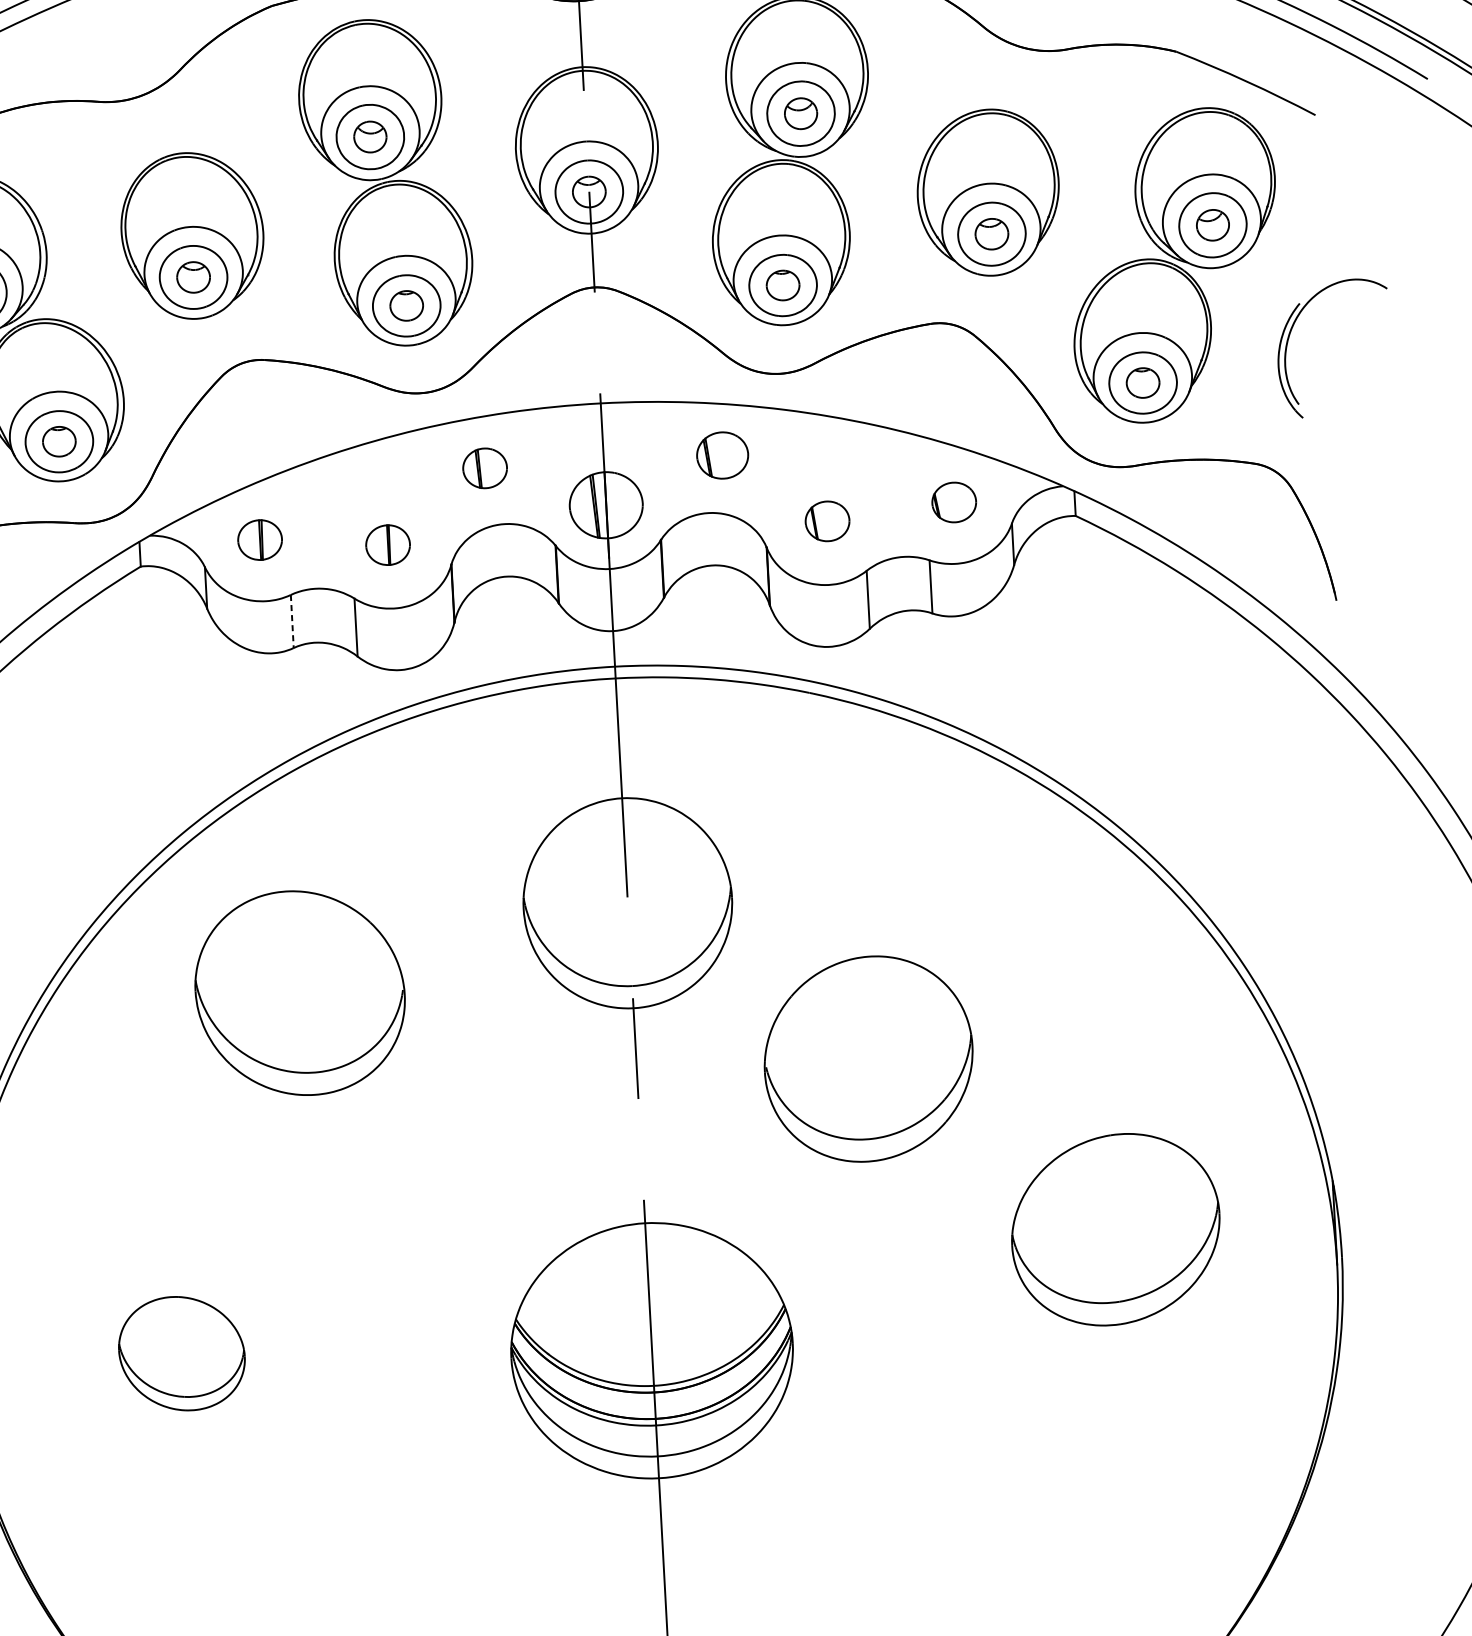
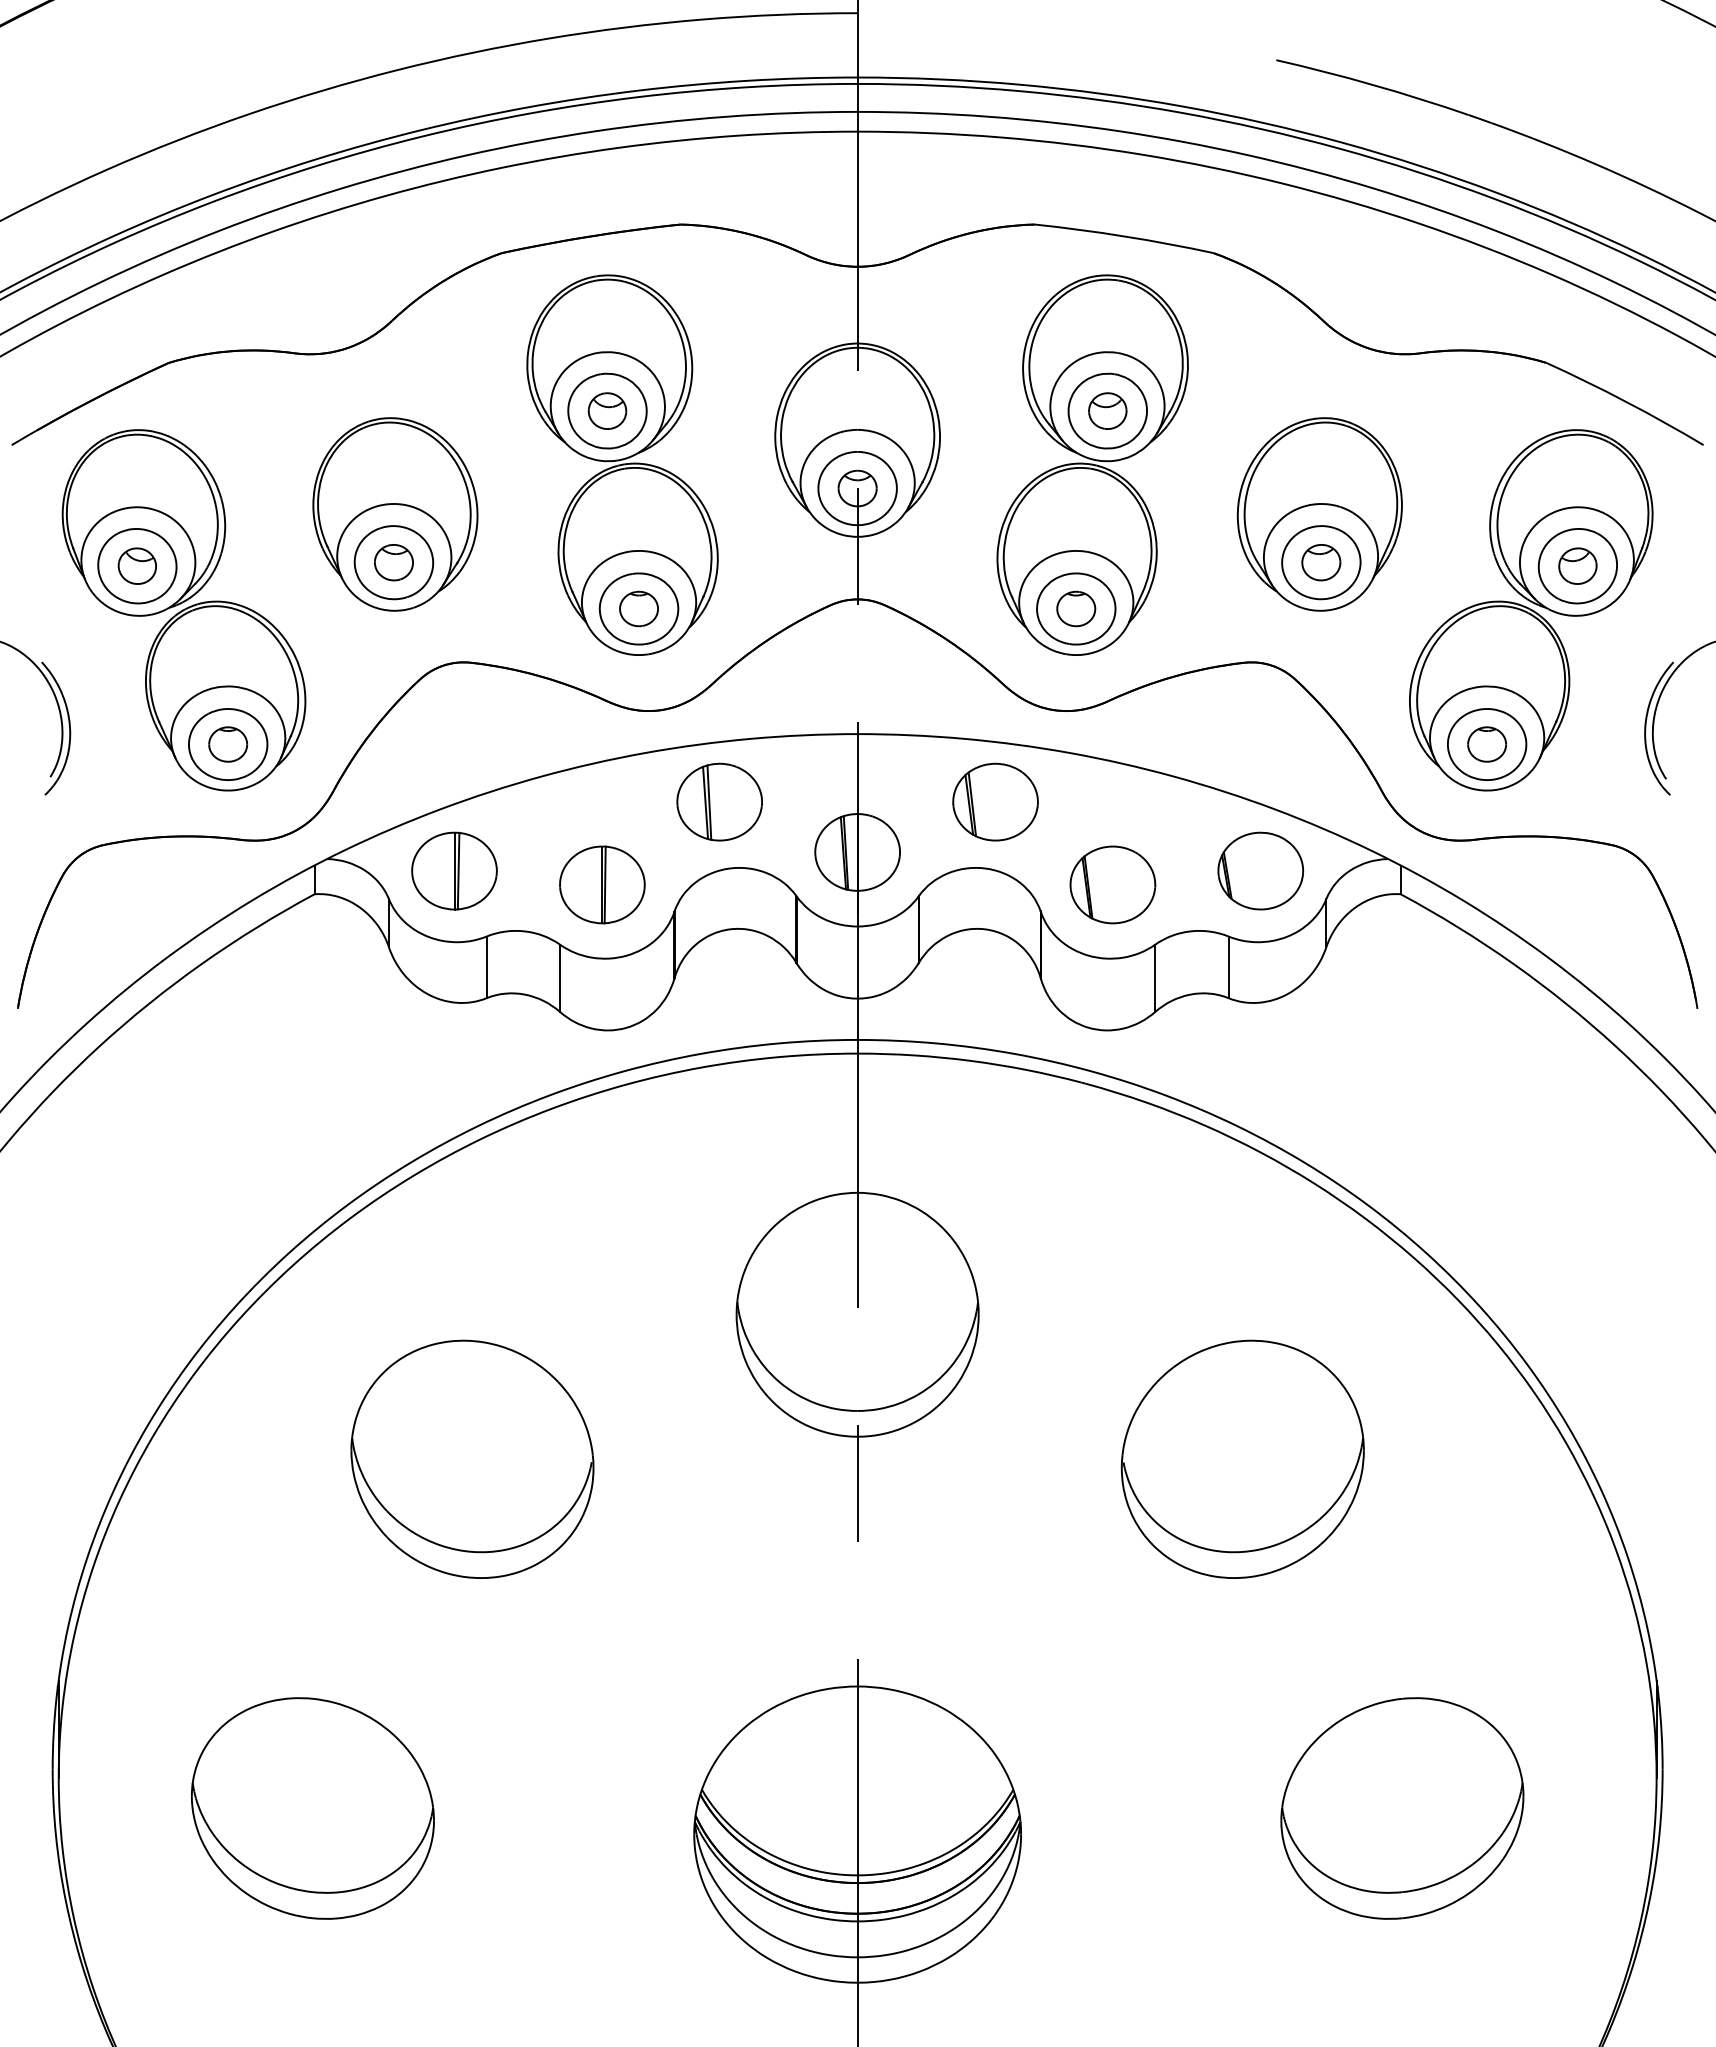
part: (722, 455) -> (995, 801), size x1.43
part: (484, 467) -> (719, 801), size x1.67
part: (953, 502) -> (1260, 870), size x1.67
part: (827, 520) -> (1112, 884), size x1.67
part: (260, 539) -> (454, 870), size x1.67
part: (388, 544) -> (602, 884), size x1.67
line: (292, 621) -> (486, 967), dashed -> solid
part: (300, 992) -> (472, 1458), moved
part: (868, 1058) -> (1242, 1458), moved
part: (1115, 1229) -> (1402, 1808), moved
part: (181, 1353) -> (312, 1808), size x1.67

